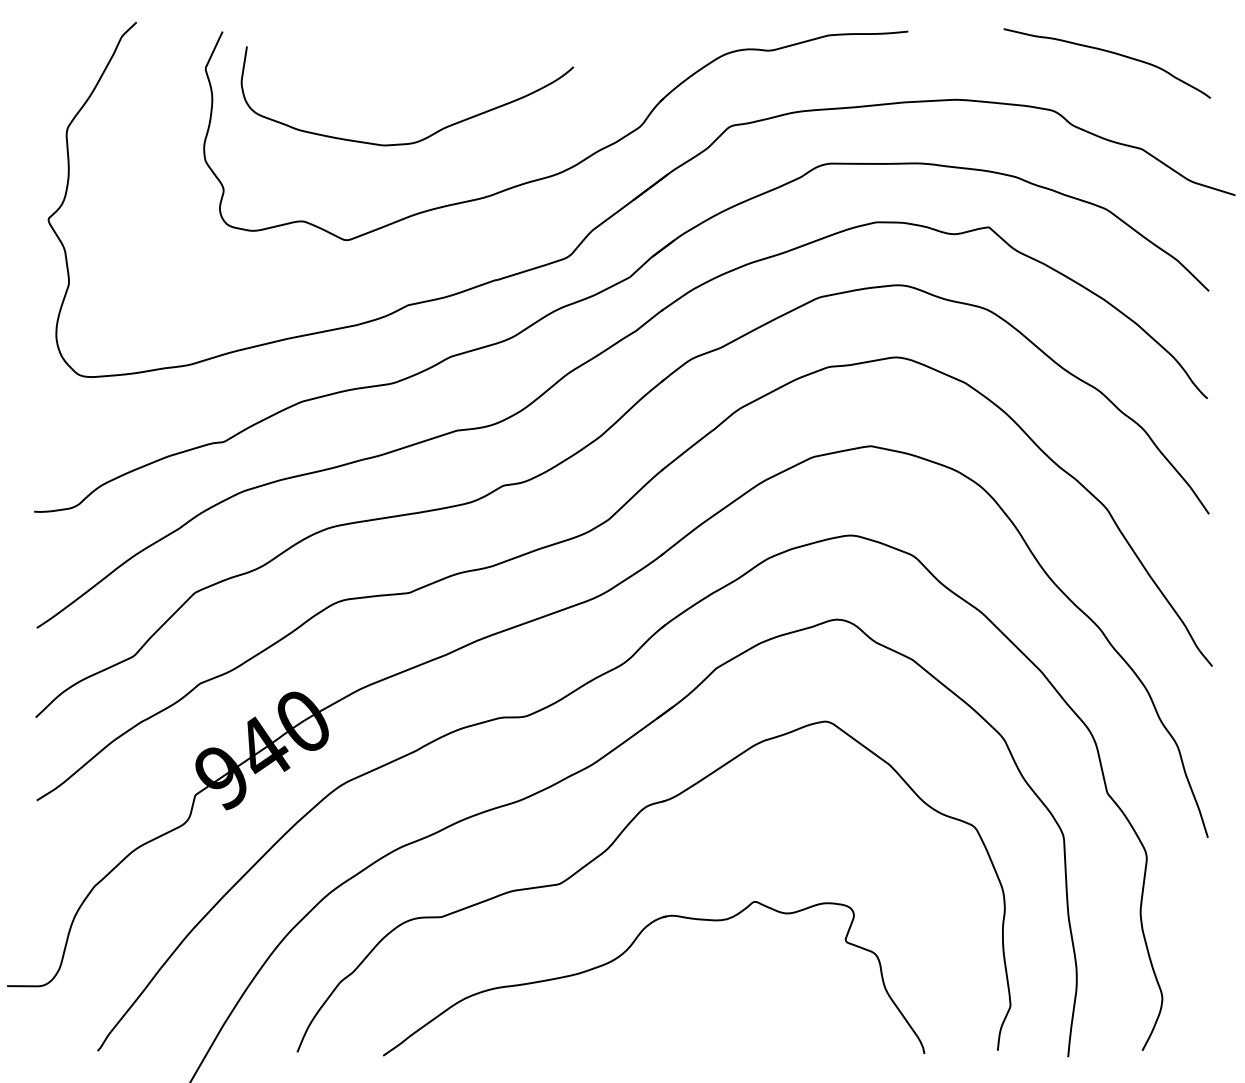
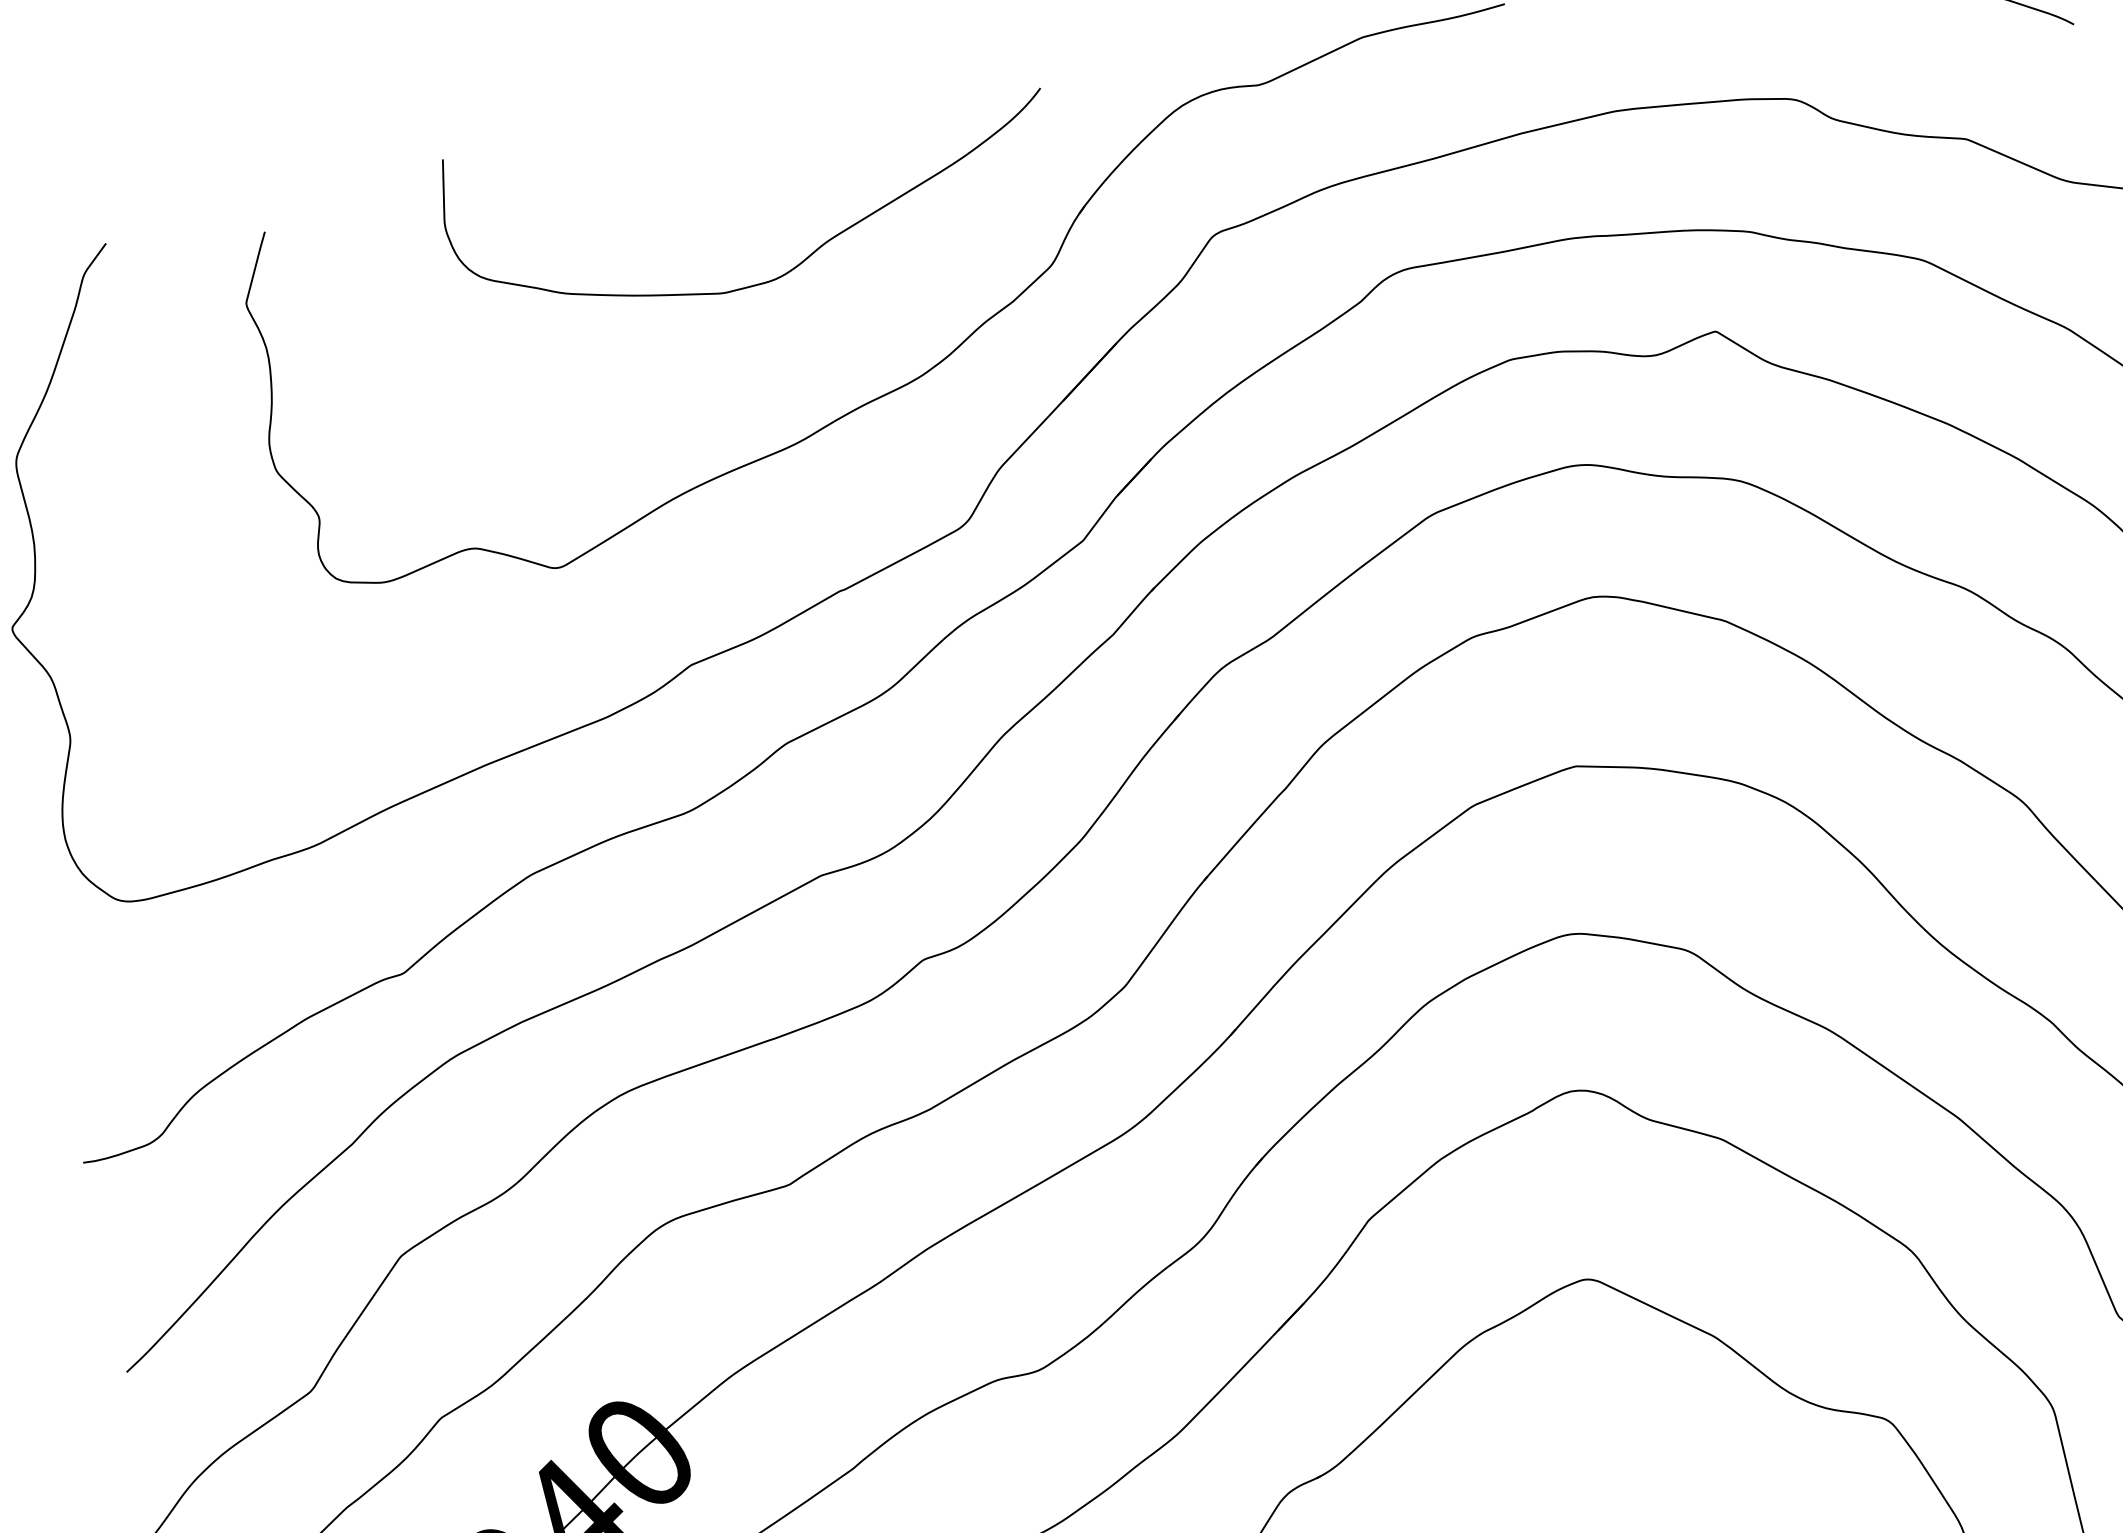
curve: (430, 134) -> (803, 257), moved

